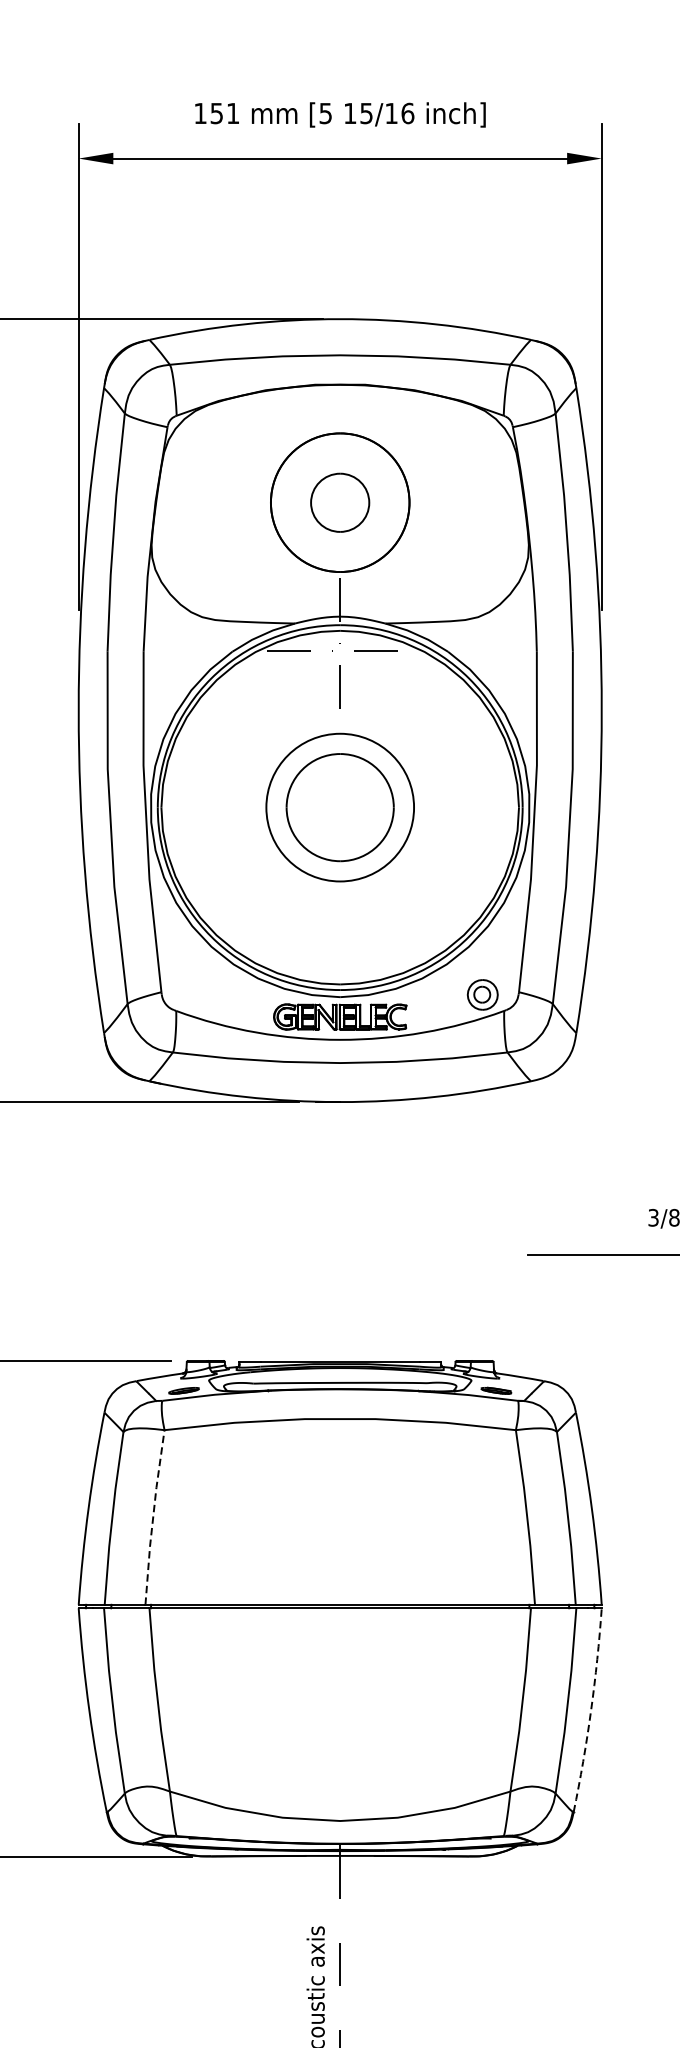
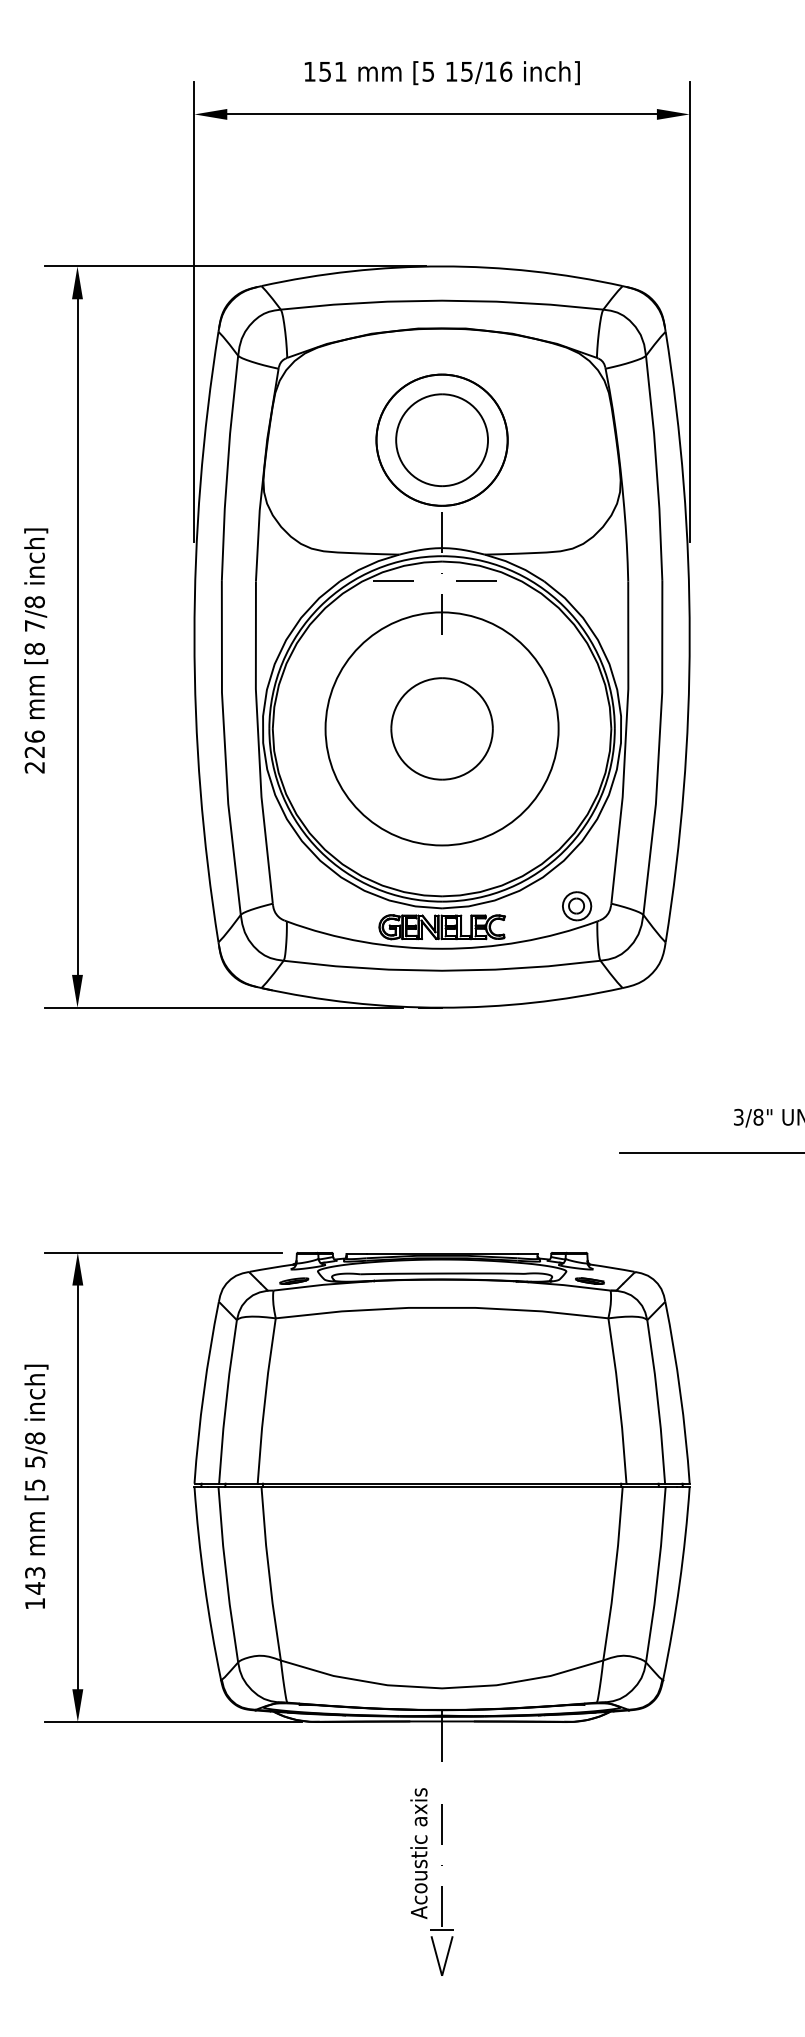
part: (339, 502) -> (441, 440), size x1.67
circle: (339, 807) -> (441, 728), size x1.67
line: (153, 1516) -> (265, 1400), dashed -> solid
arc: (590, 1710) -> (679, 1583), dashed -> solid

